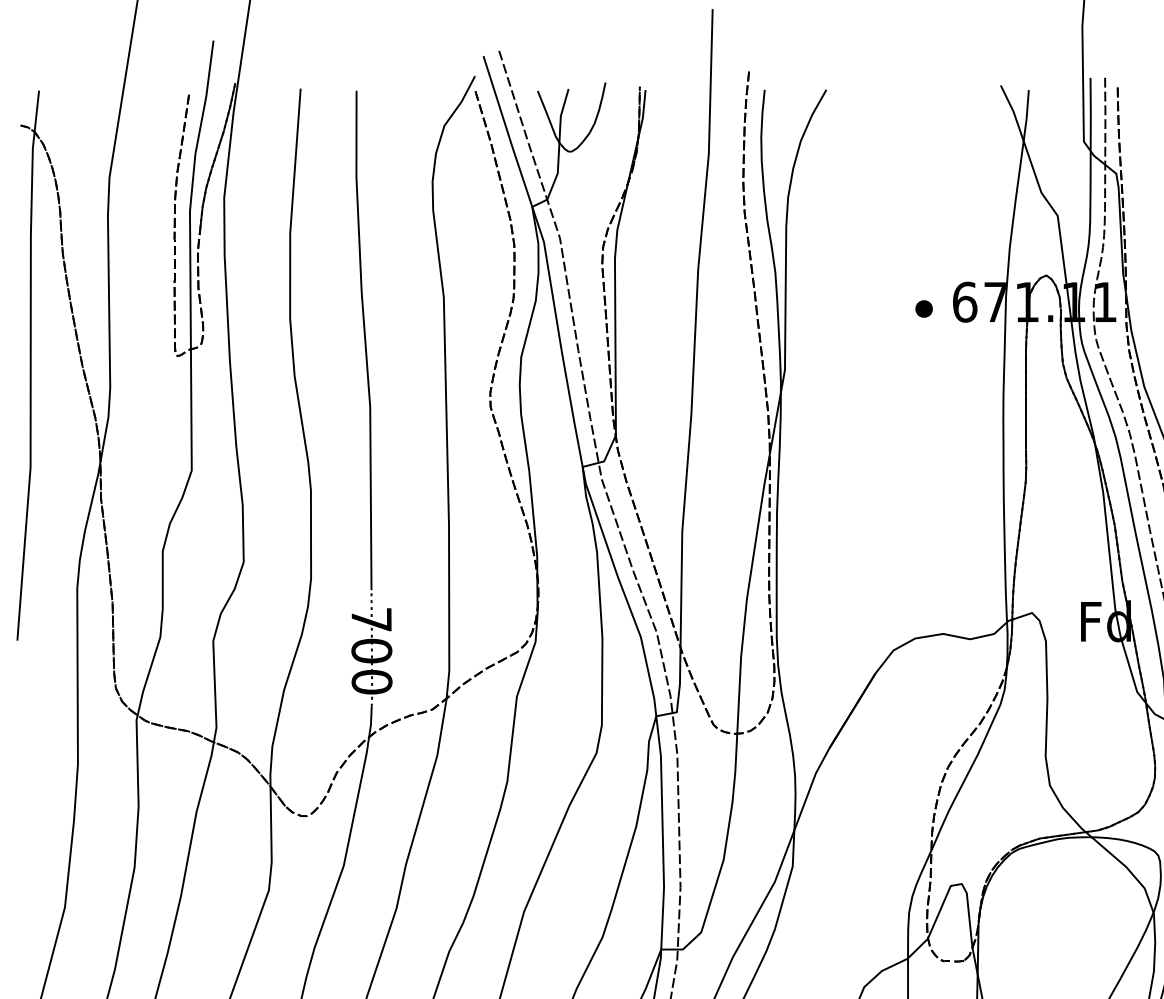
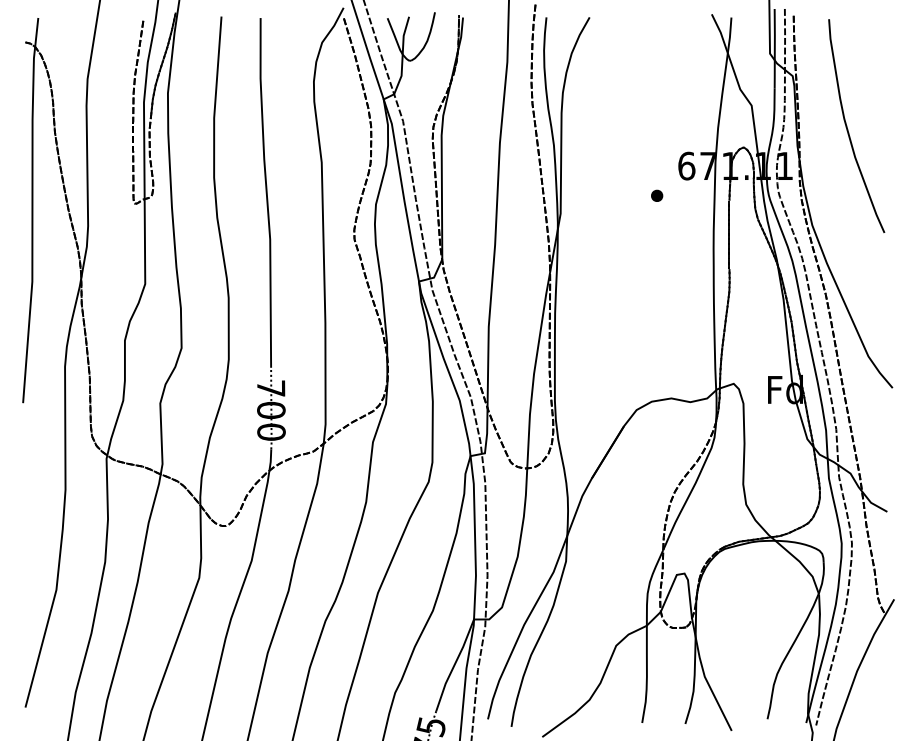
part: (924, 308) -> (657, 195), moved

